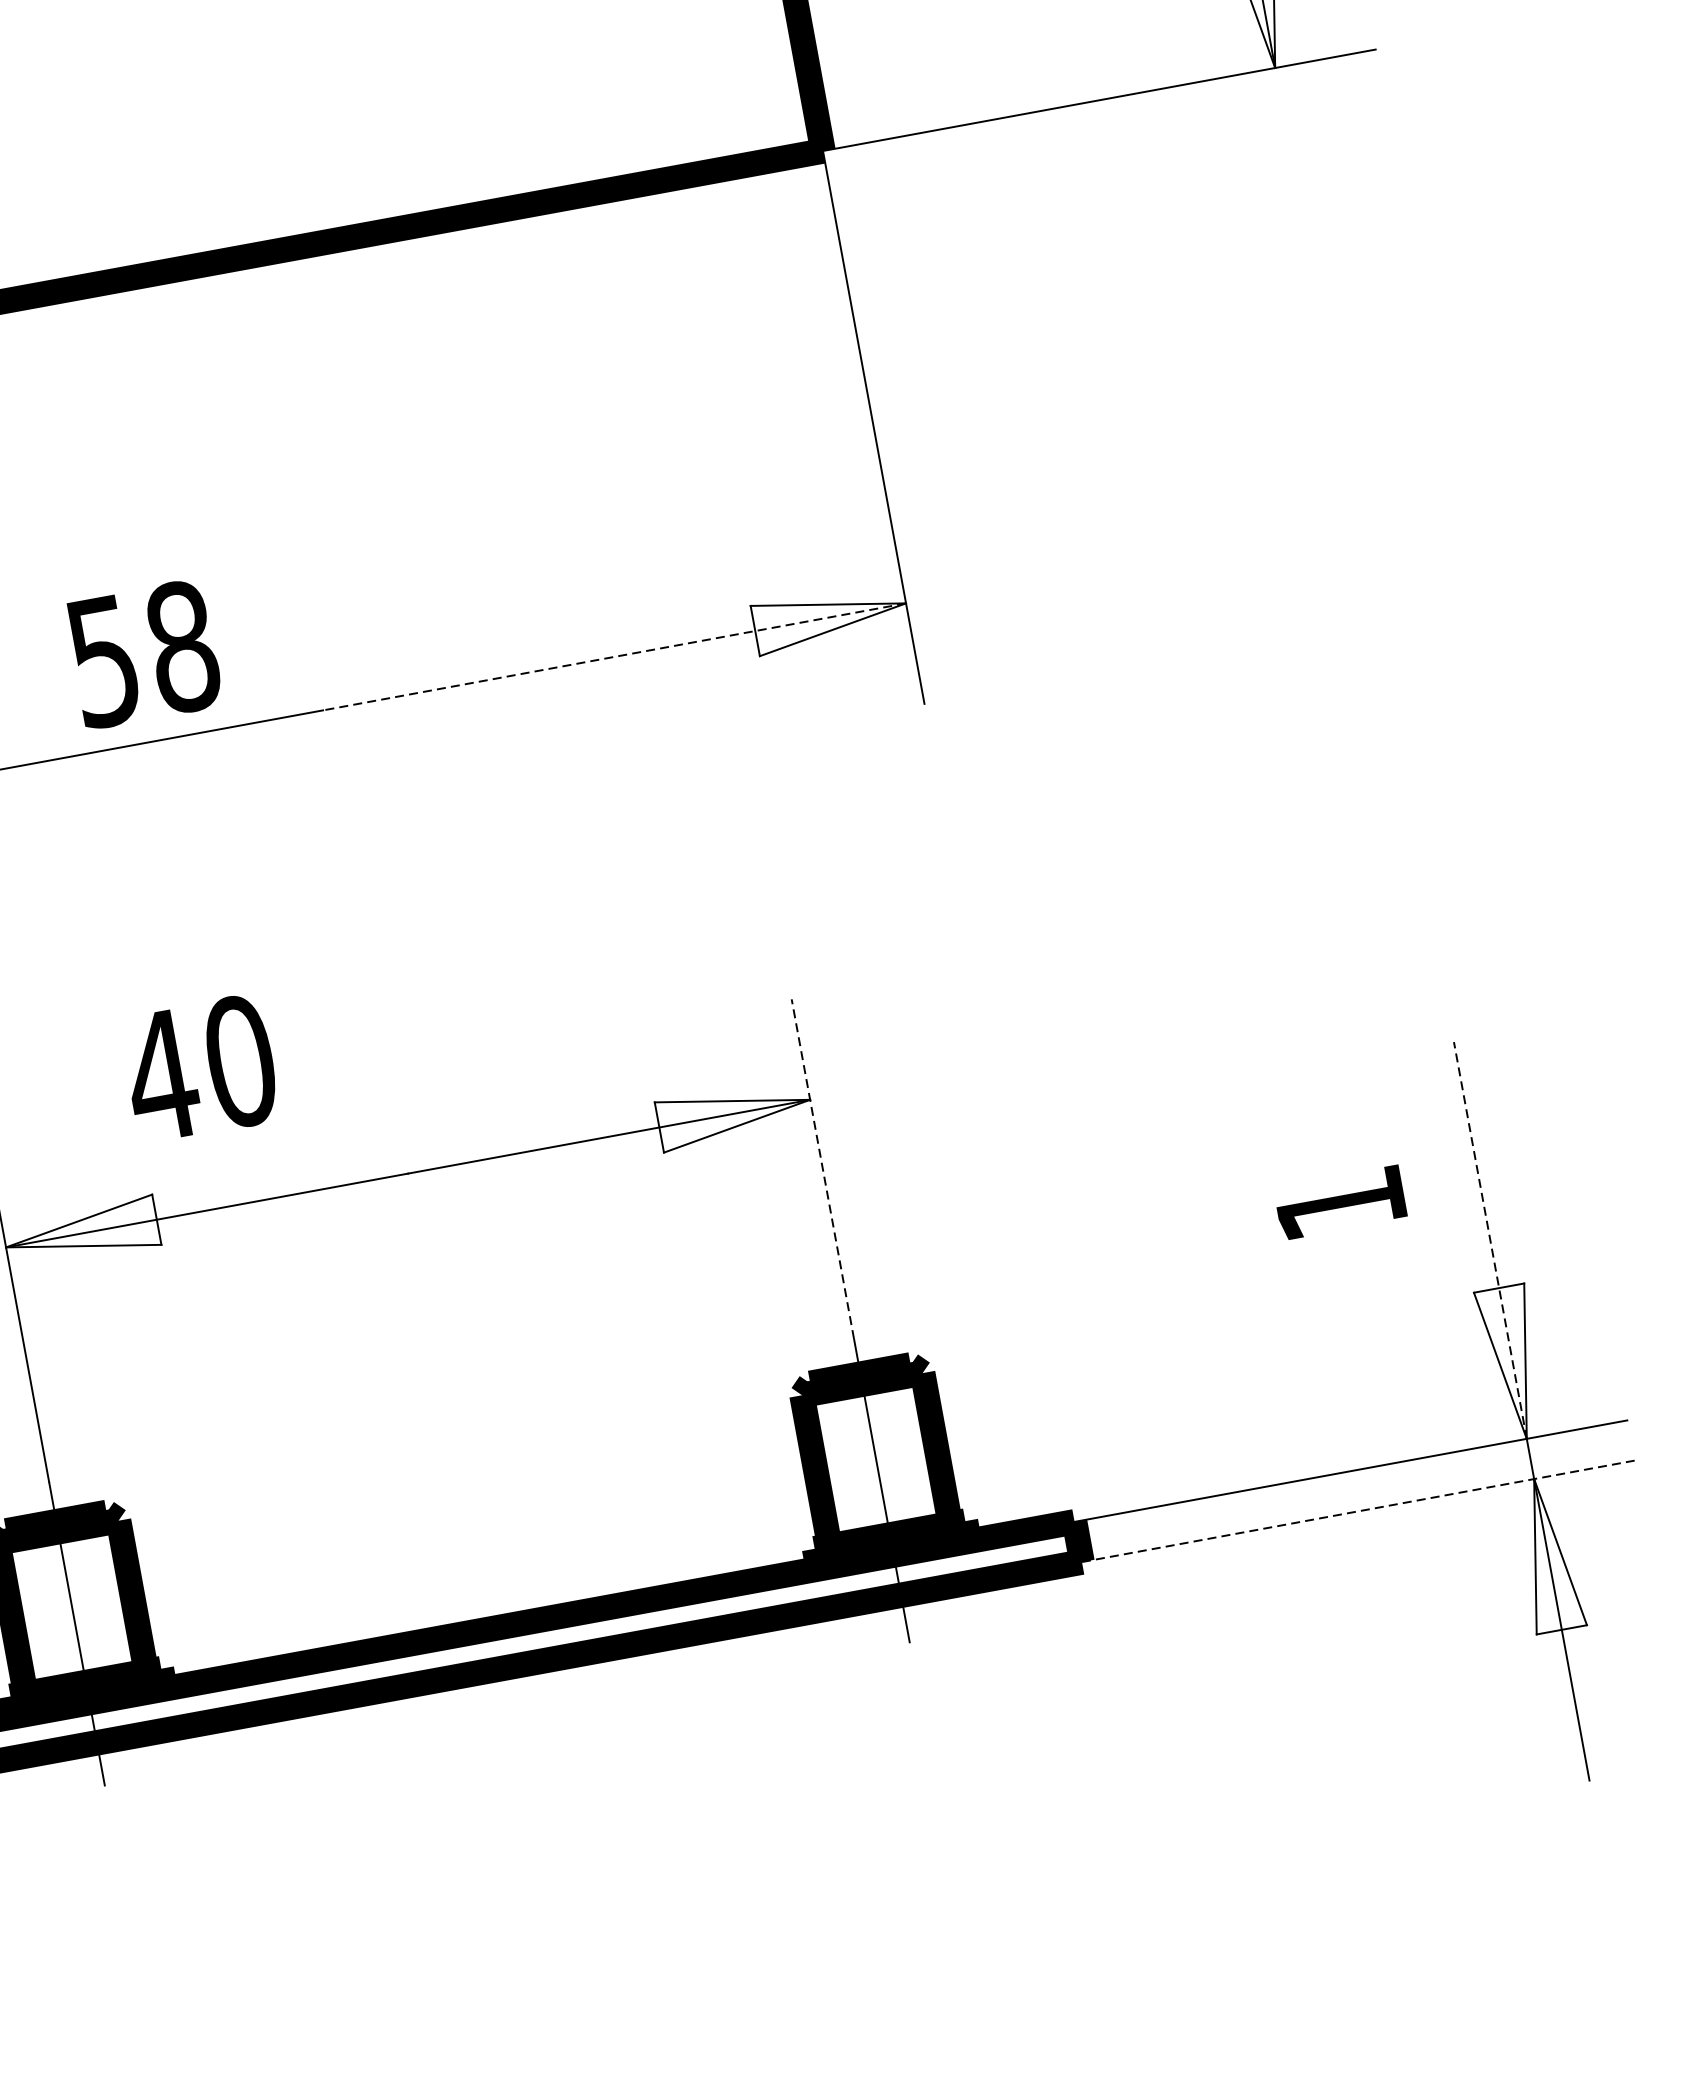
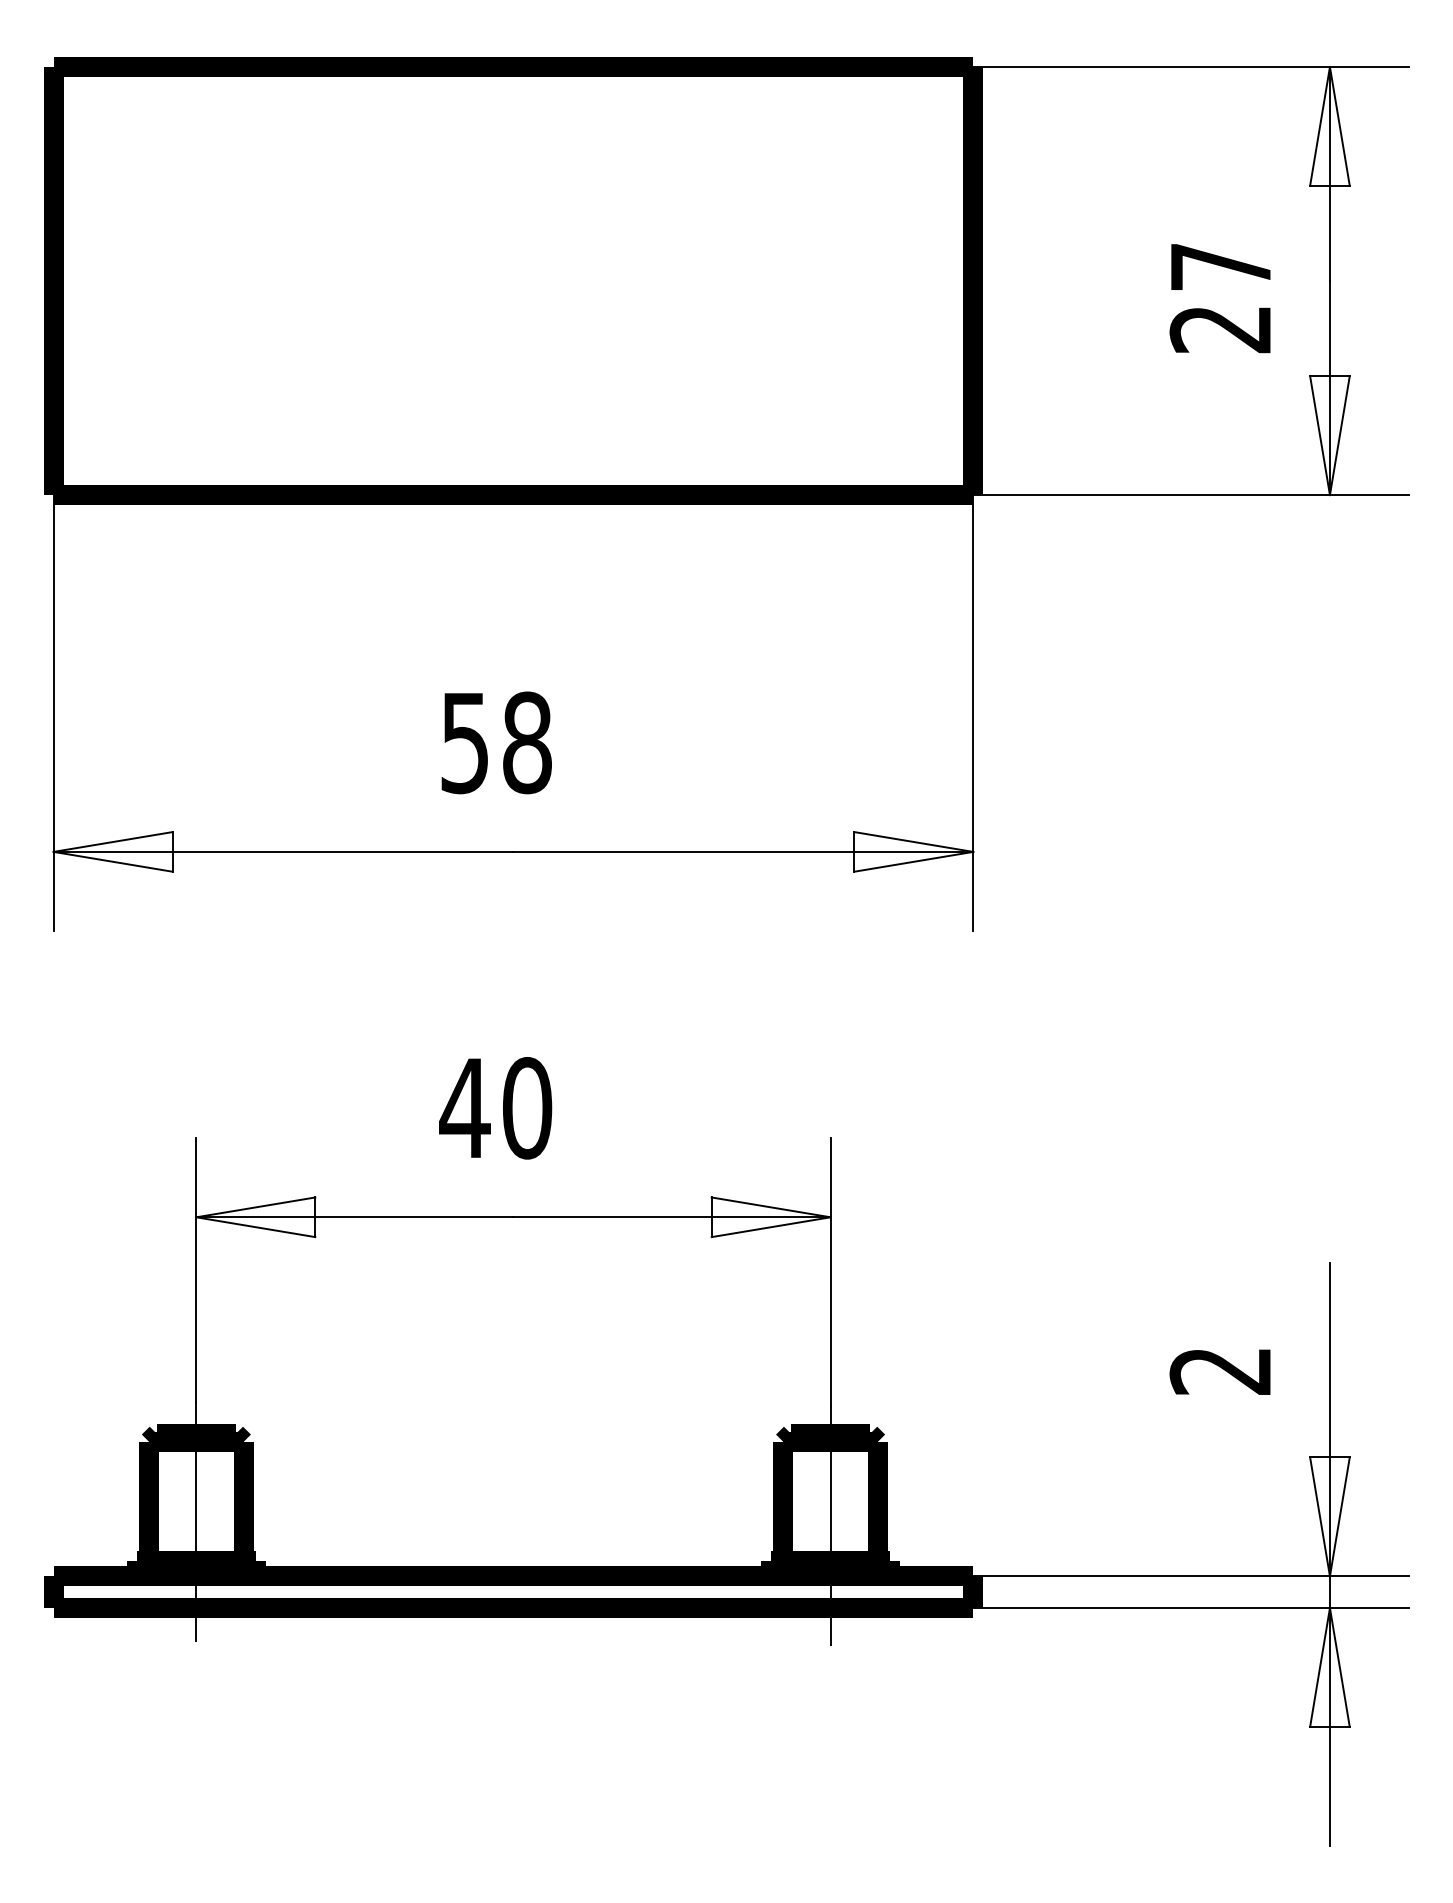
text: (143, 653) -> (496, 742), moved
line: (614, 656) -> (743, 851), dashed -> solid
text: (200, 1069) -> (495, 1108), moved
line: (822, 1168) -> (830, 1271), dashed -> solid
text: (1339, 1204) -> (1219, 1371), 1 -> 2
line: (1489, 1240) -> (1329, 1419), dashed -> solid
line: (1358, 1511) -> (1191, 1608), dashed -> solid

